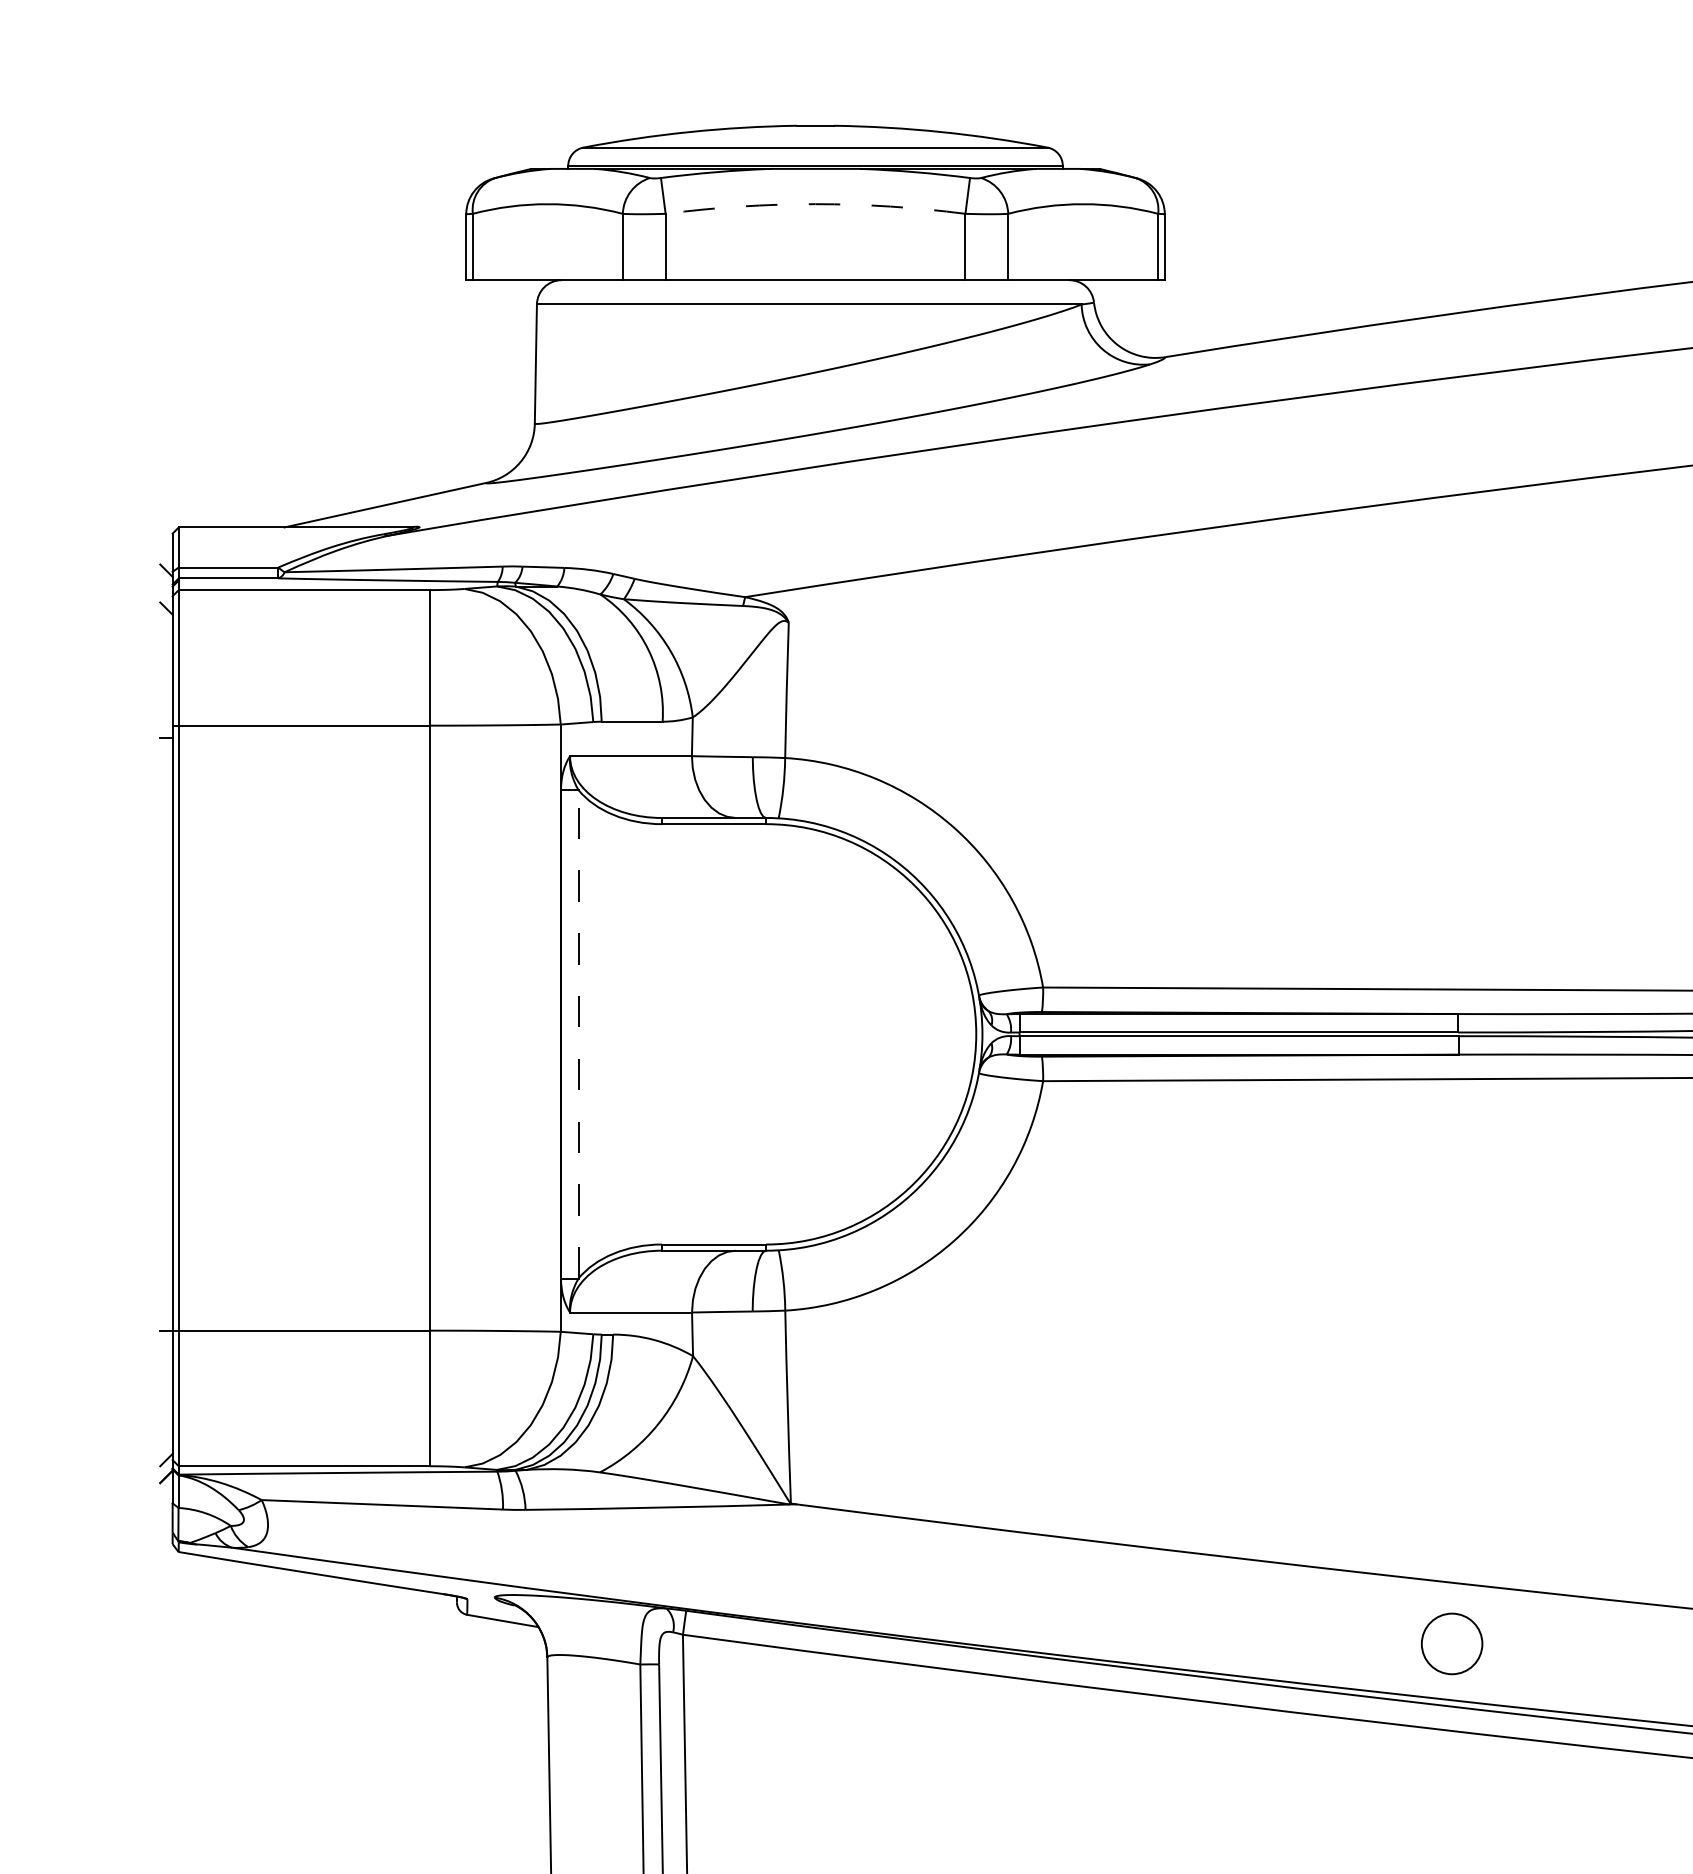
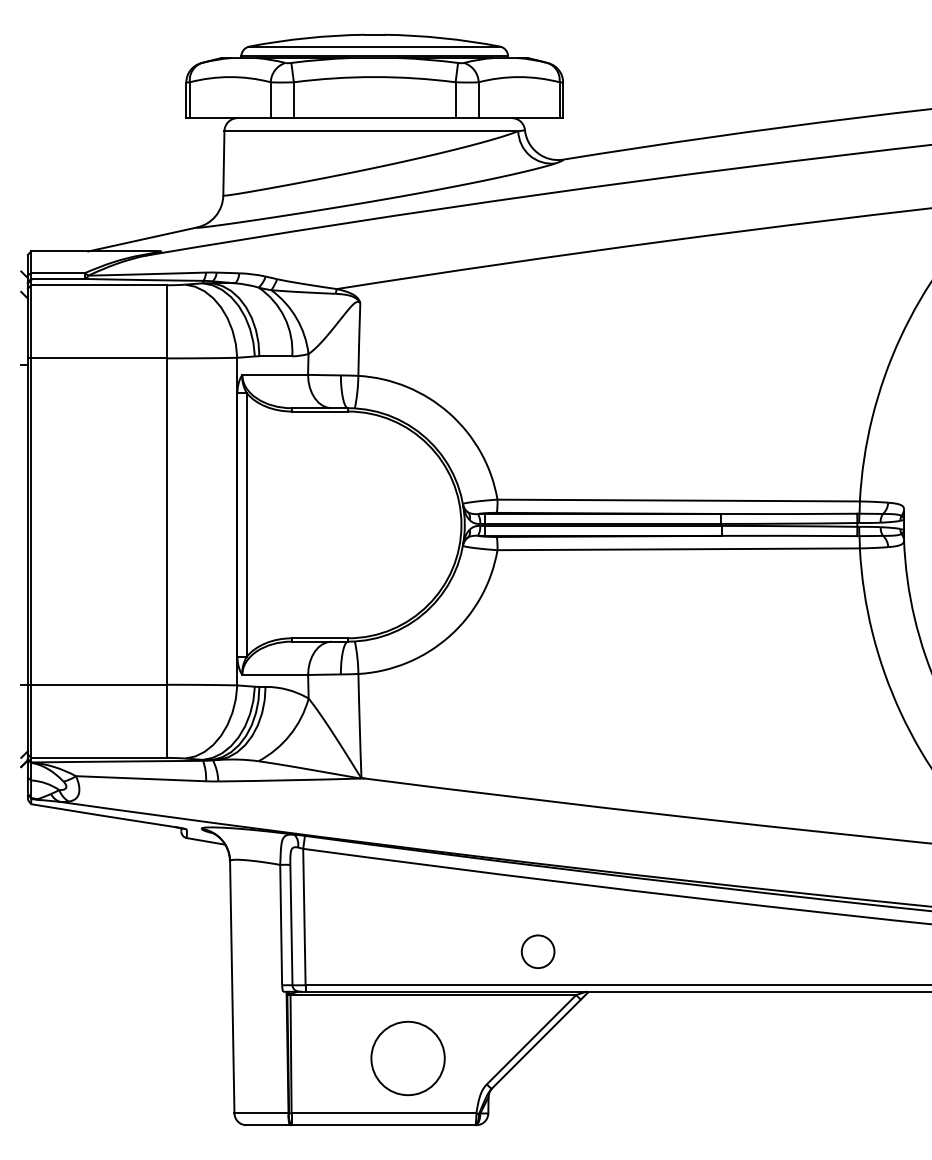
arc: (815, 204) -> (374, 77), dashed -> solid
line: (577, 1033) -> (246, 524), dashed -> solid
circle: (1450, 1643) -> (537, 951), moved

